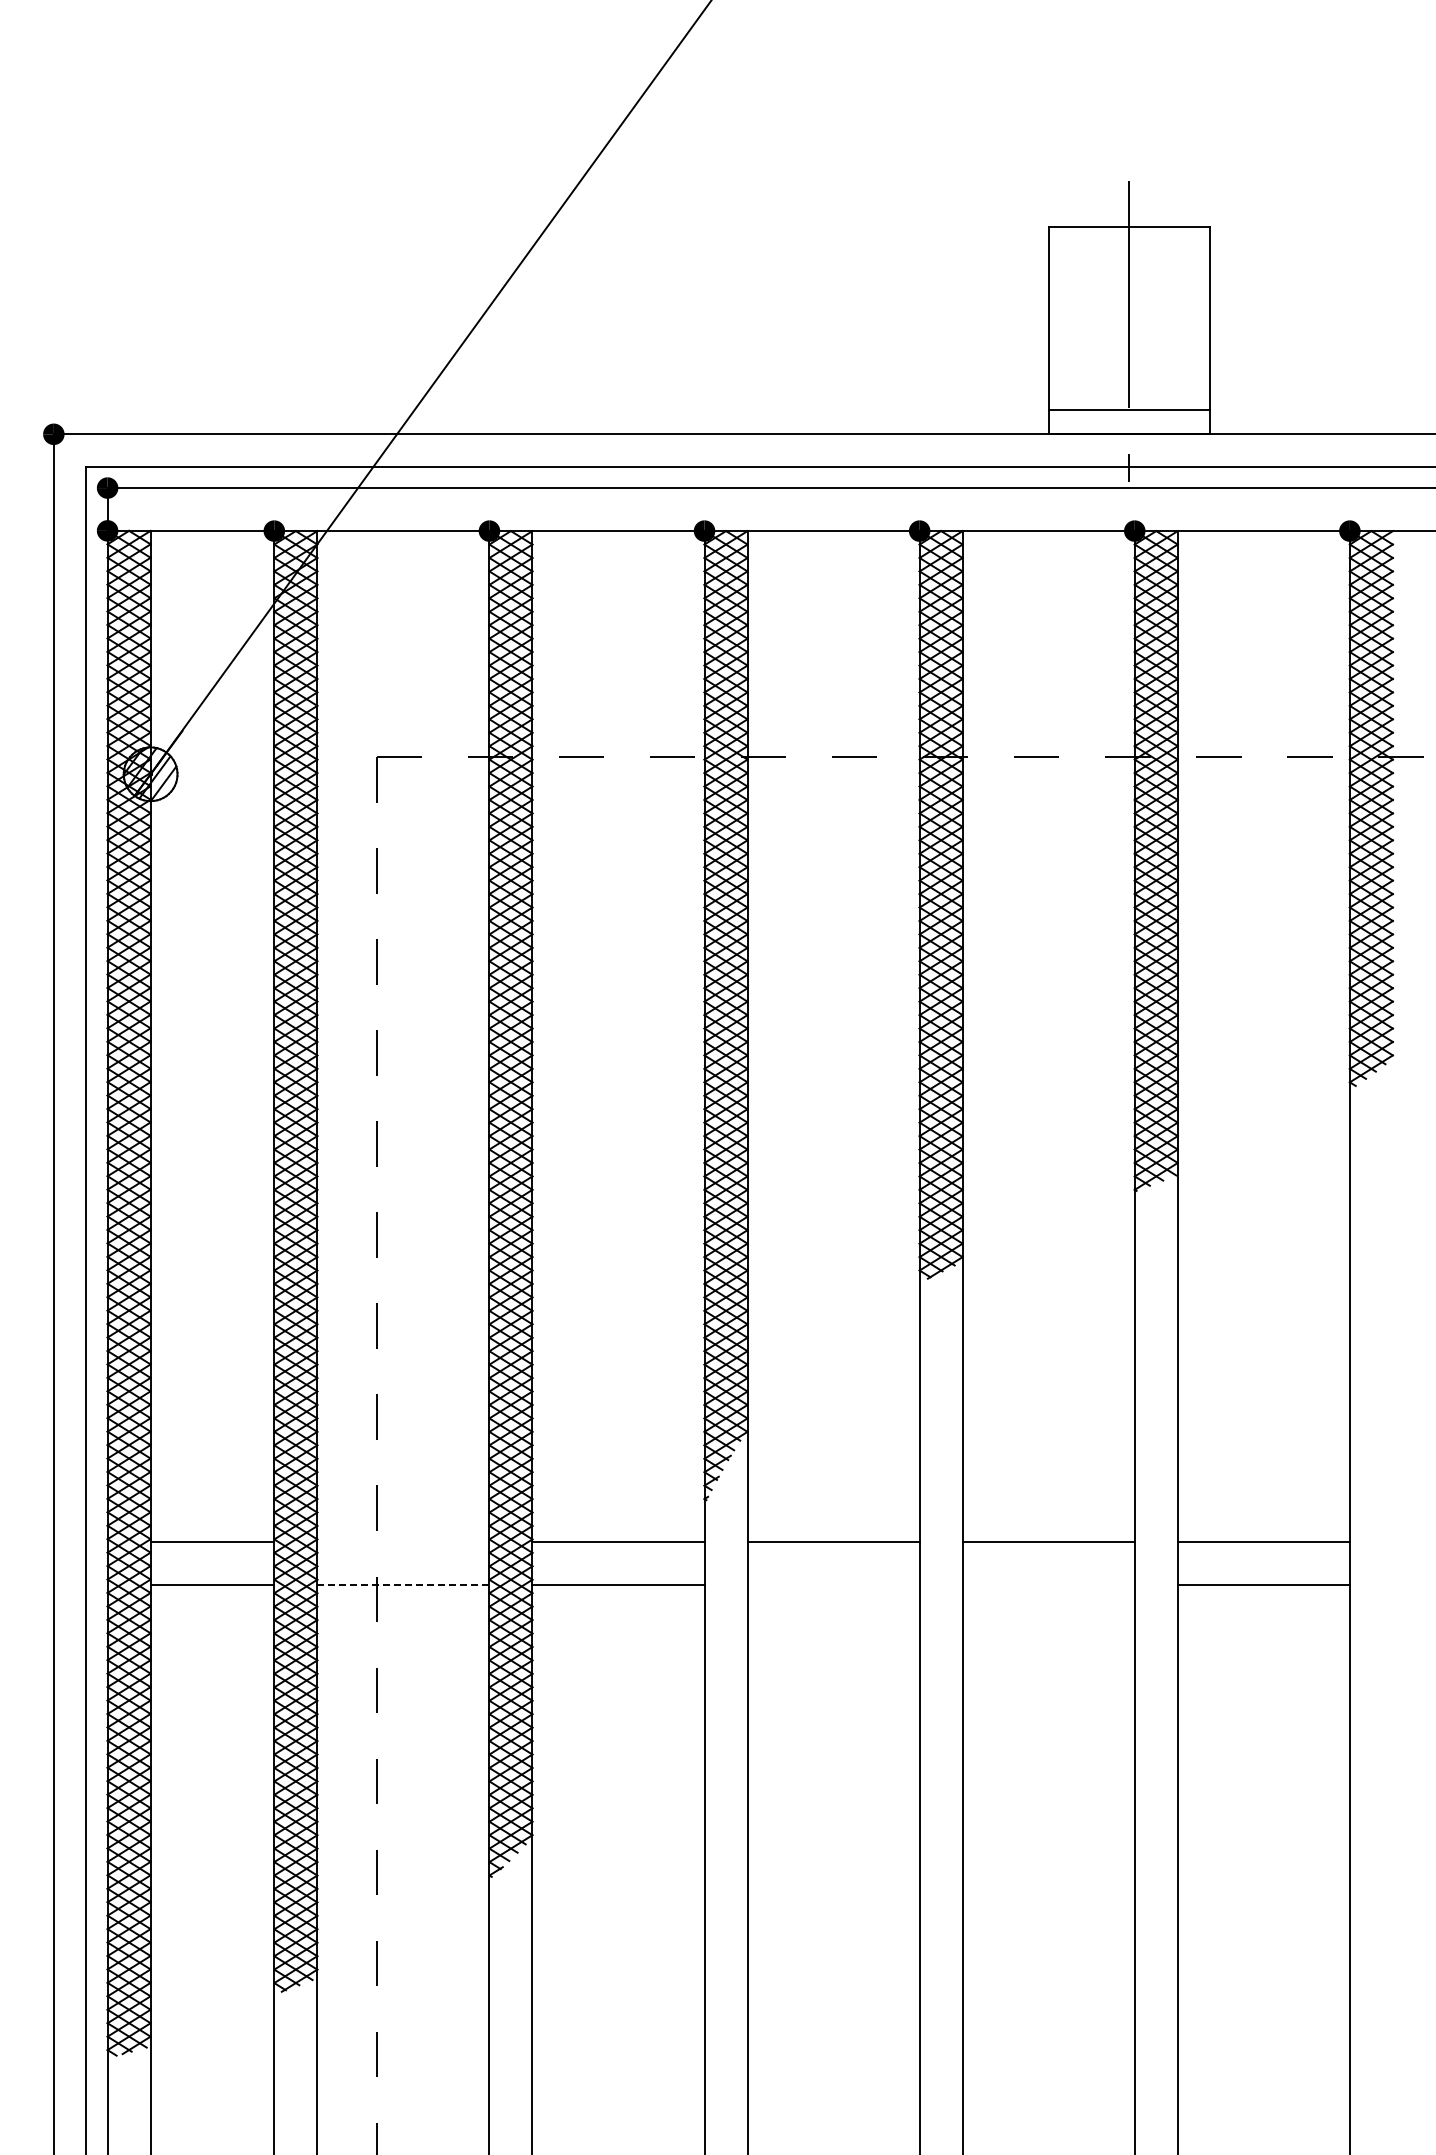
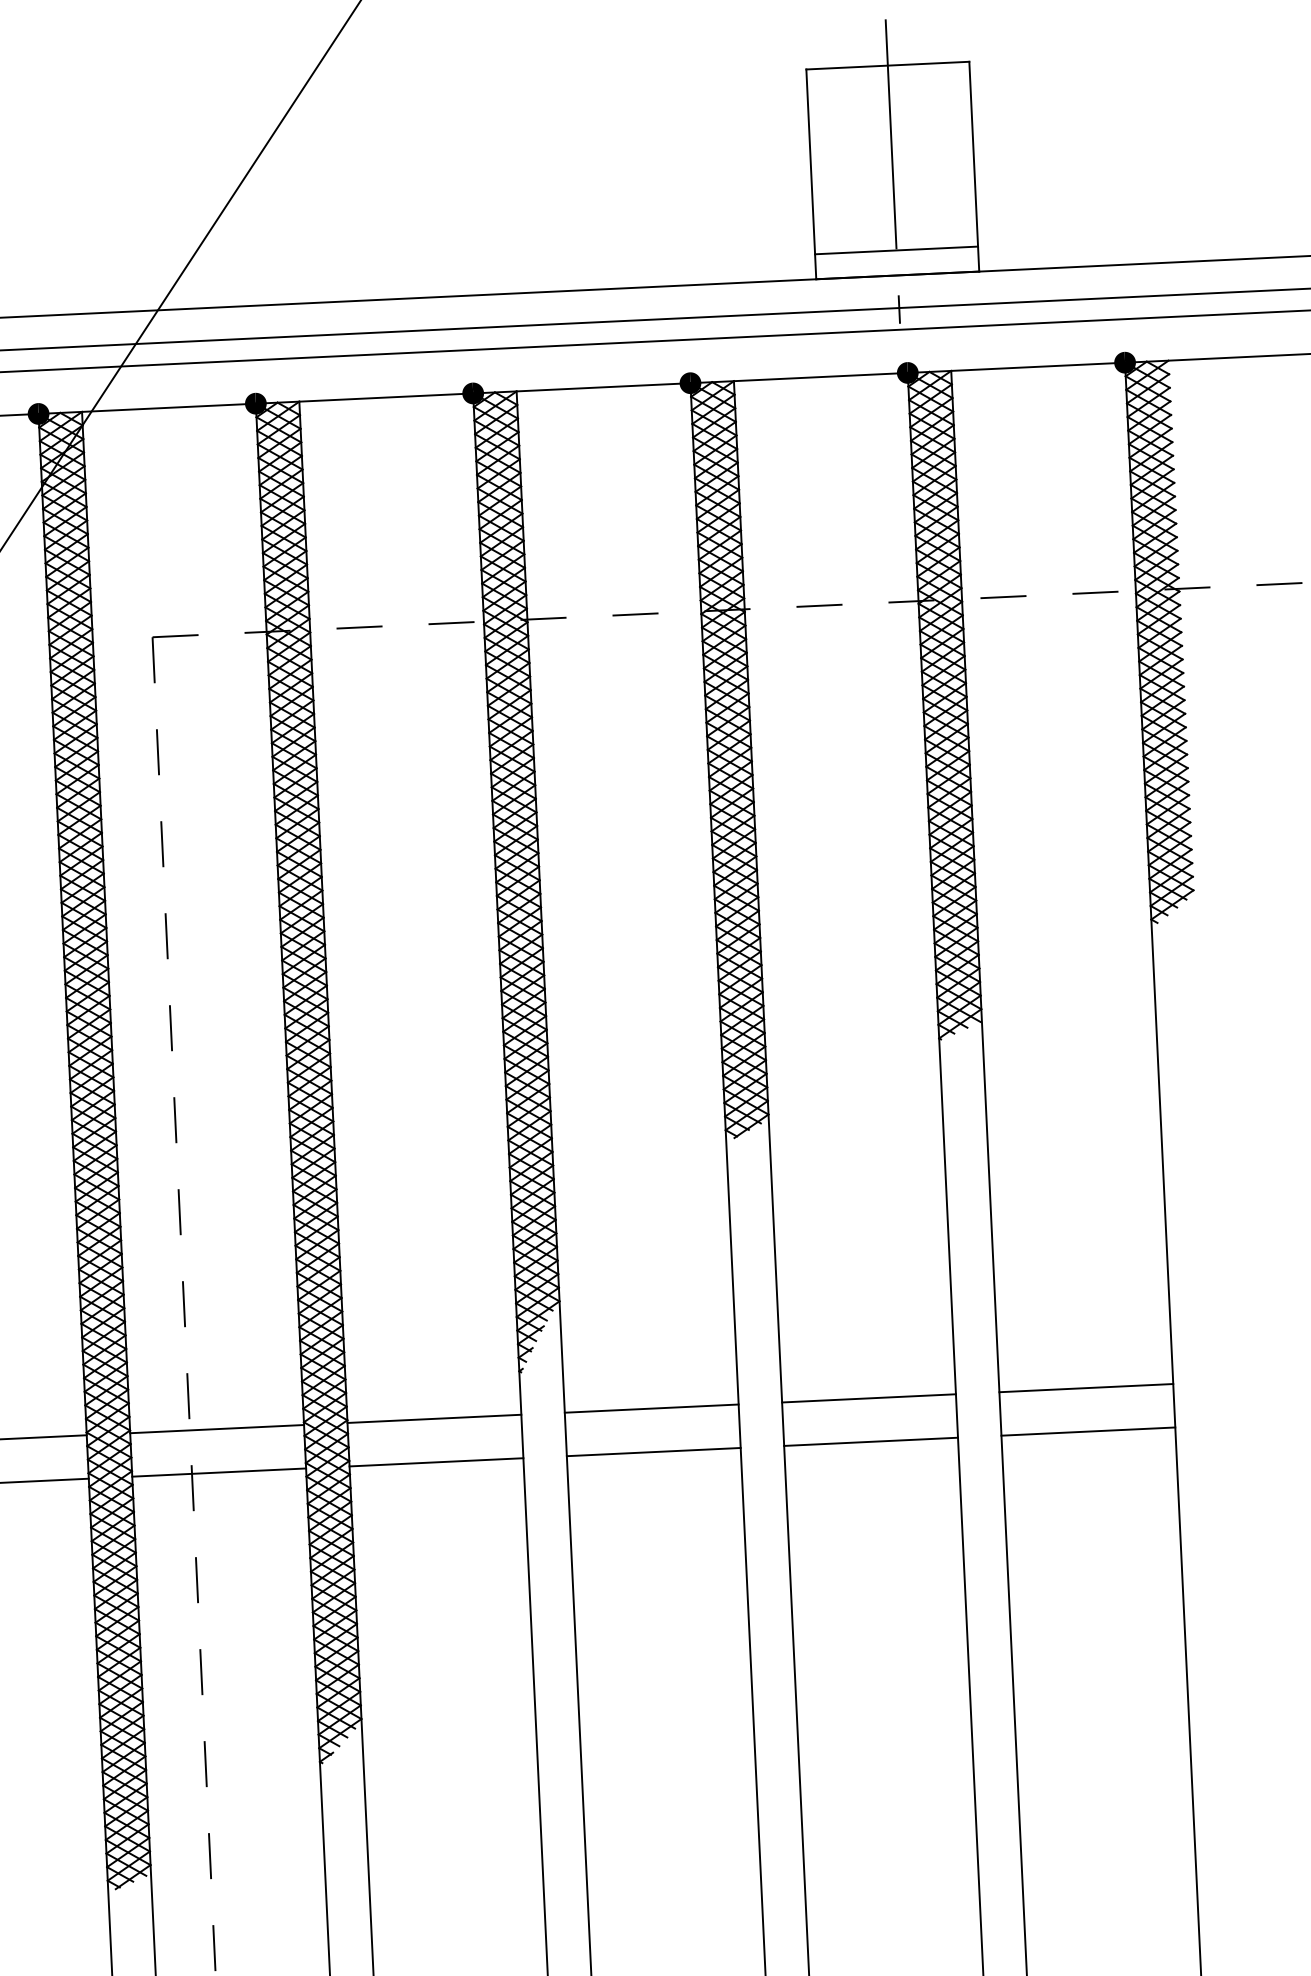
line: (403, 1542) -> (217, 1429), added
line: (402, 1585) -> (218, 1472), dashed -> solid
line: (833, 1585) -> (653, 1452), added
line: (1048, 1585) -> (870, 1442), added

